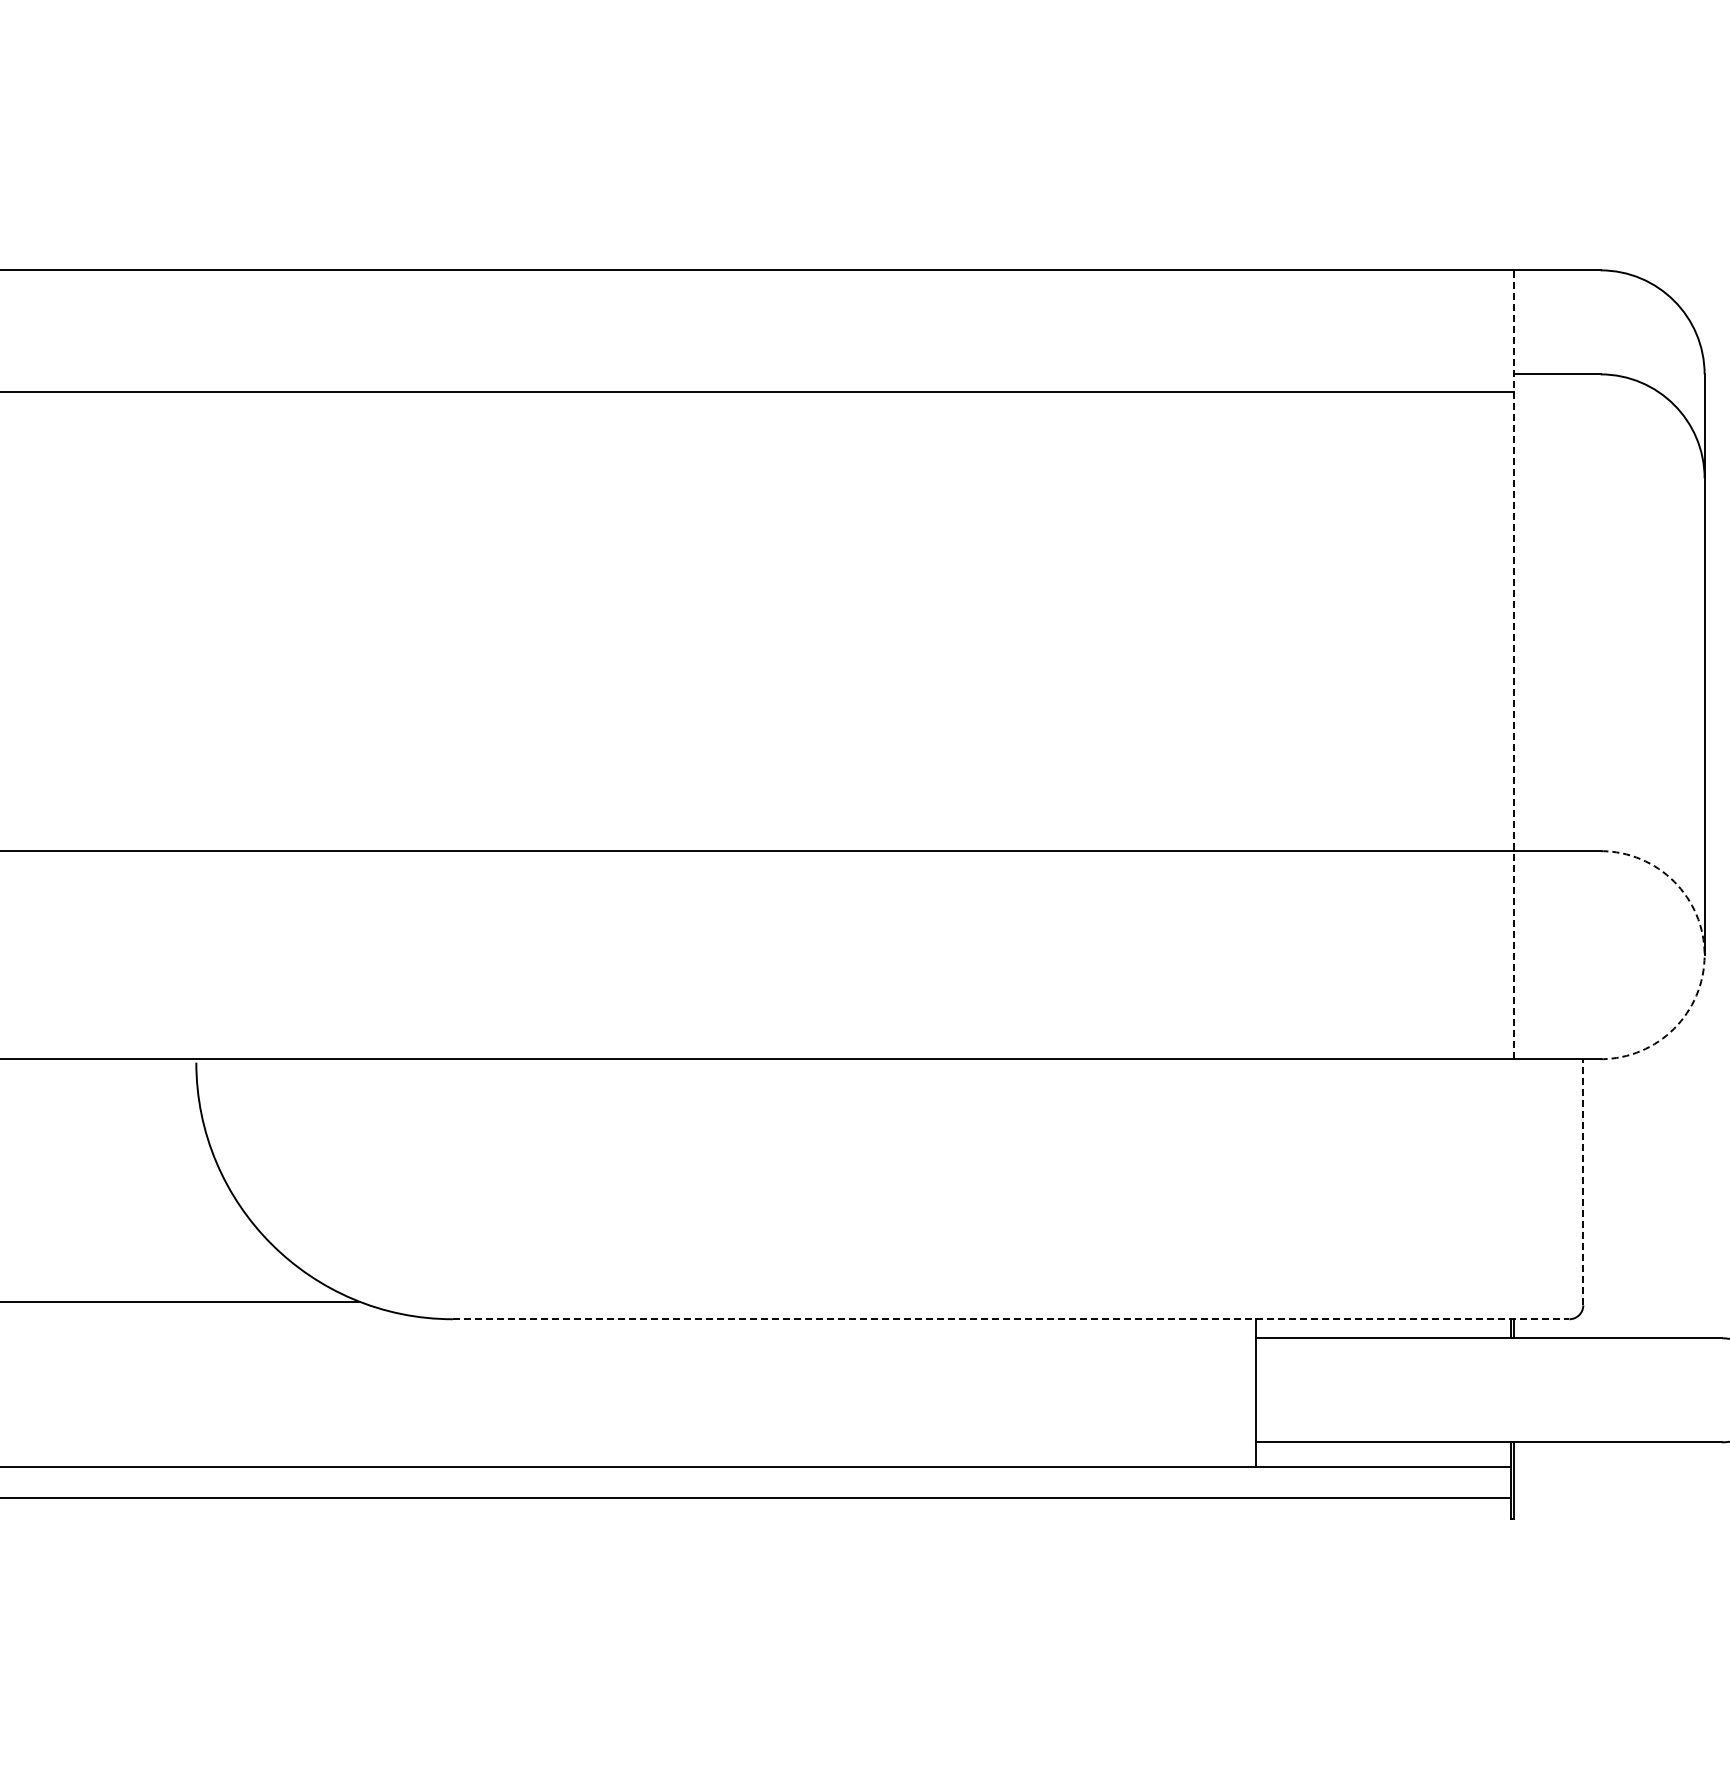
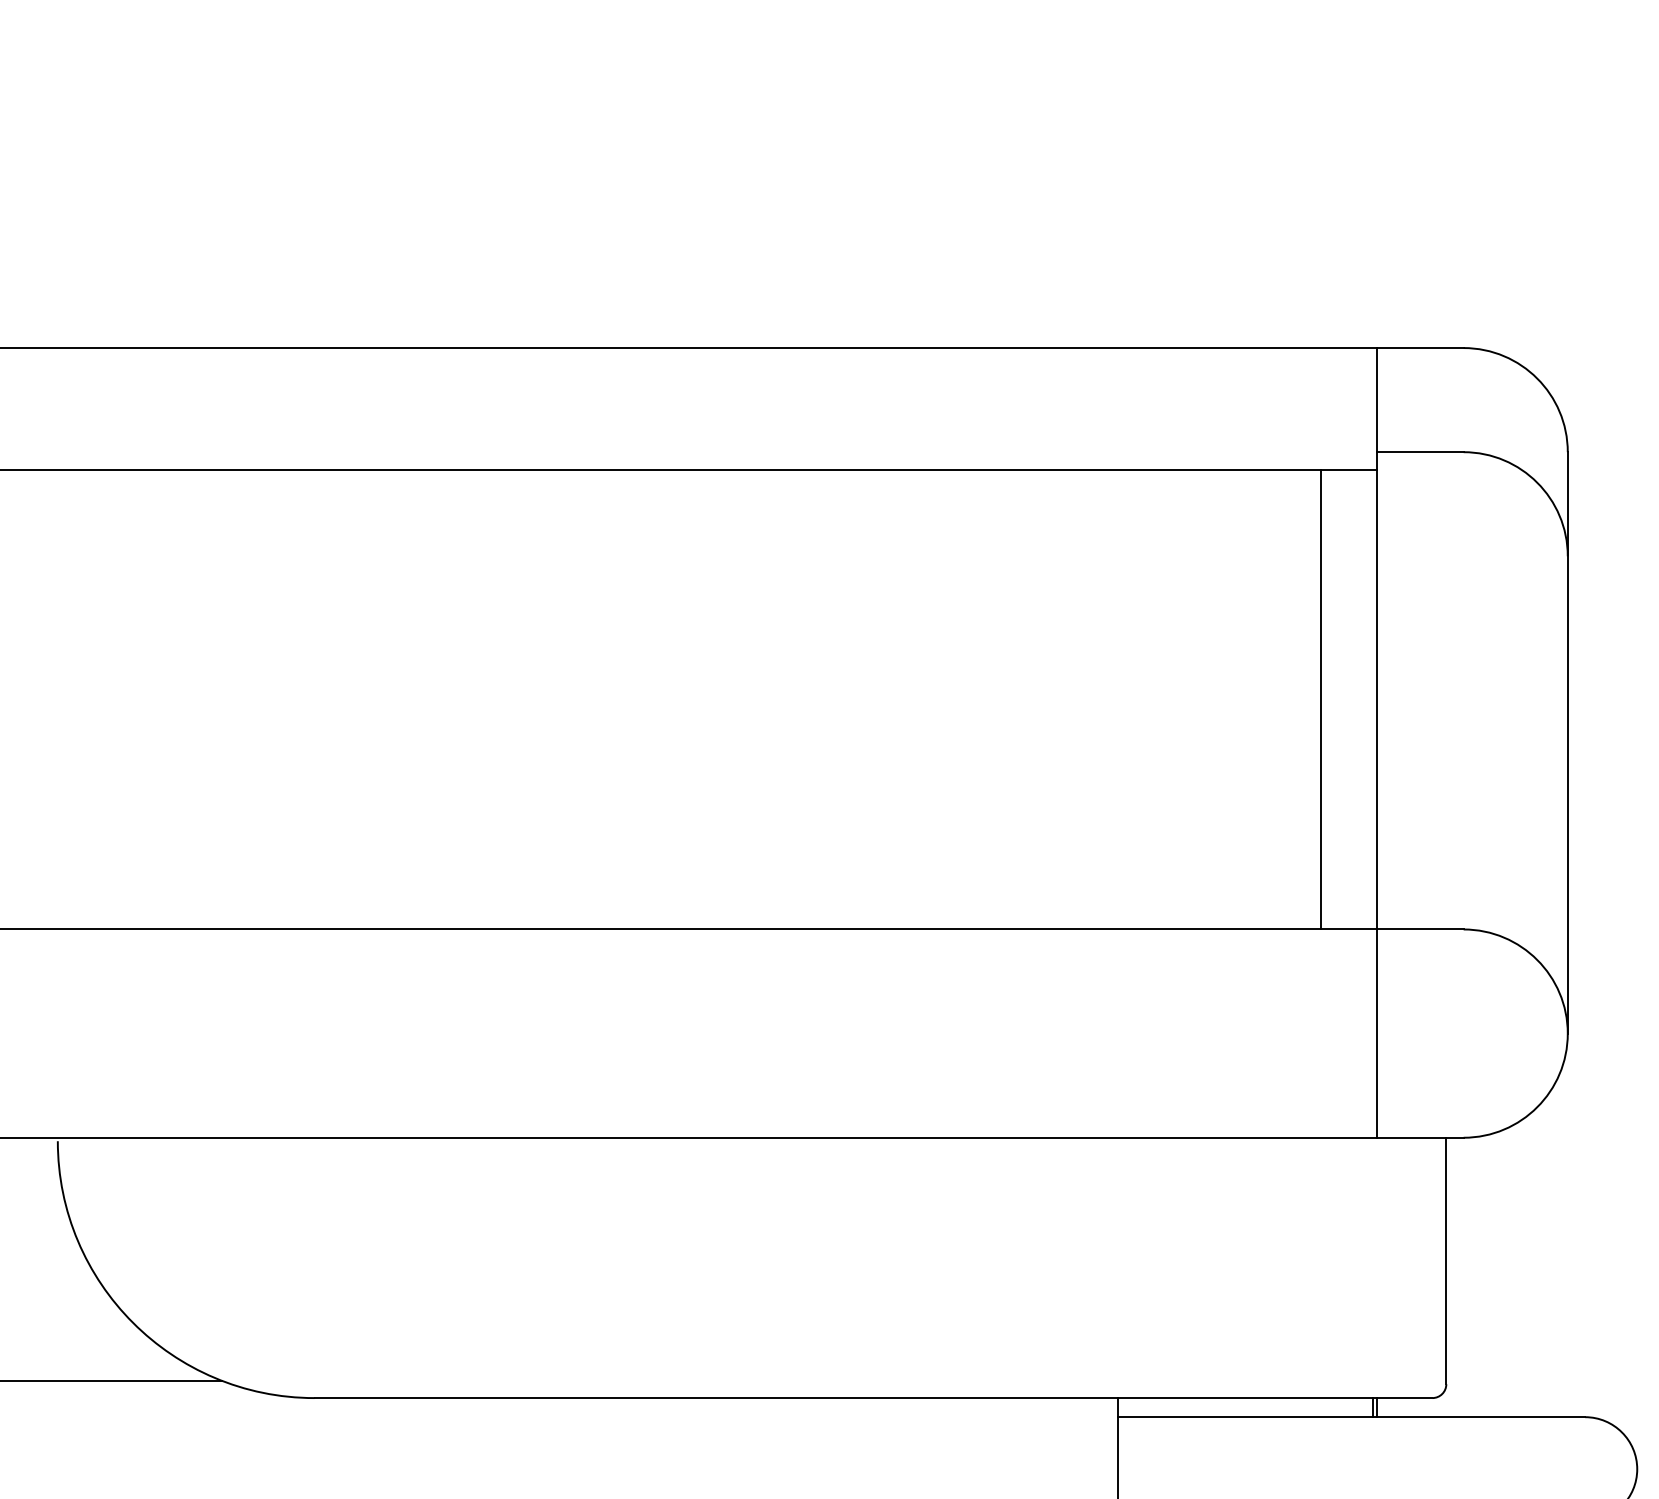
line: (1458, 621) -> (1321, 699), added
line: (1513, 664) -> (1376, 742), dashed -> solid
arc: (1704, 955) -> (1567, 1033), dashed -> solid
line: (1583, 1181) -> (1446, 1260), dashed -> solid
line: (1011, 1319) -> (873, 1398), dashed -> solid

